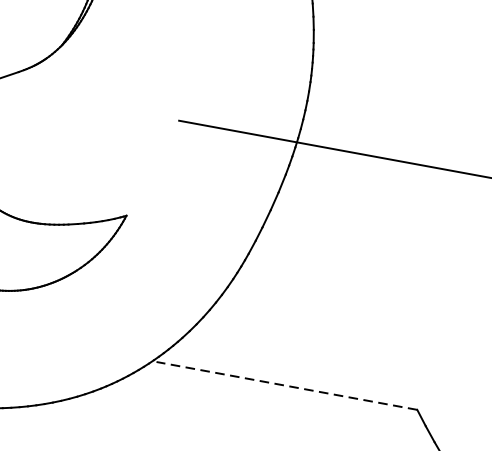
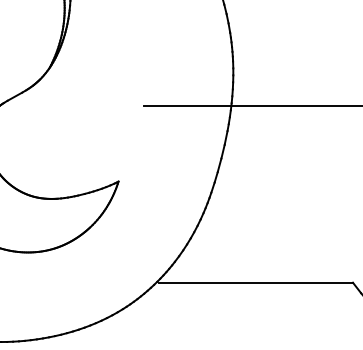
line: (287, 385) -> (256, 282), dashed -> solid

